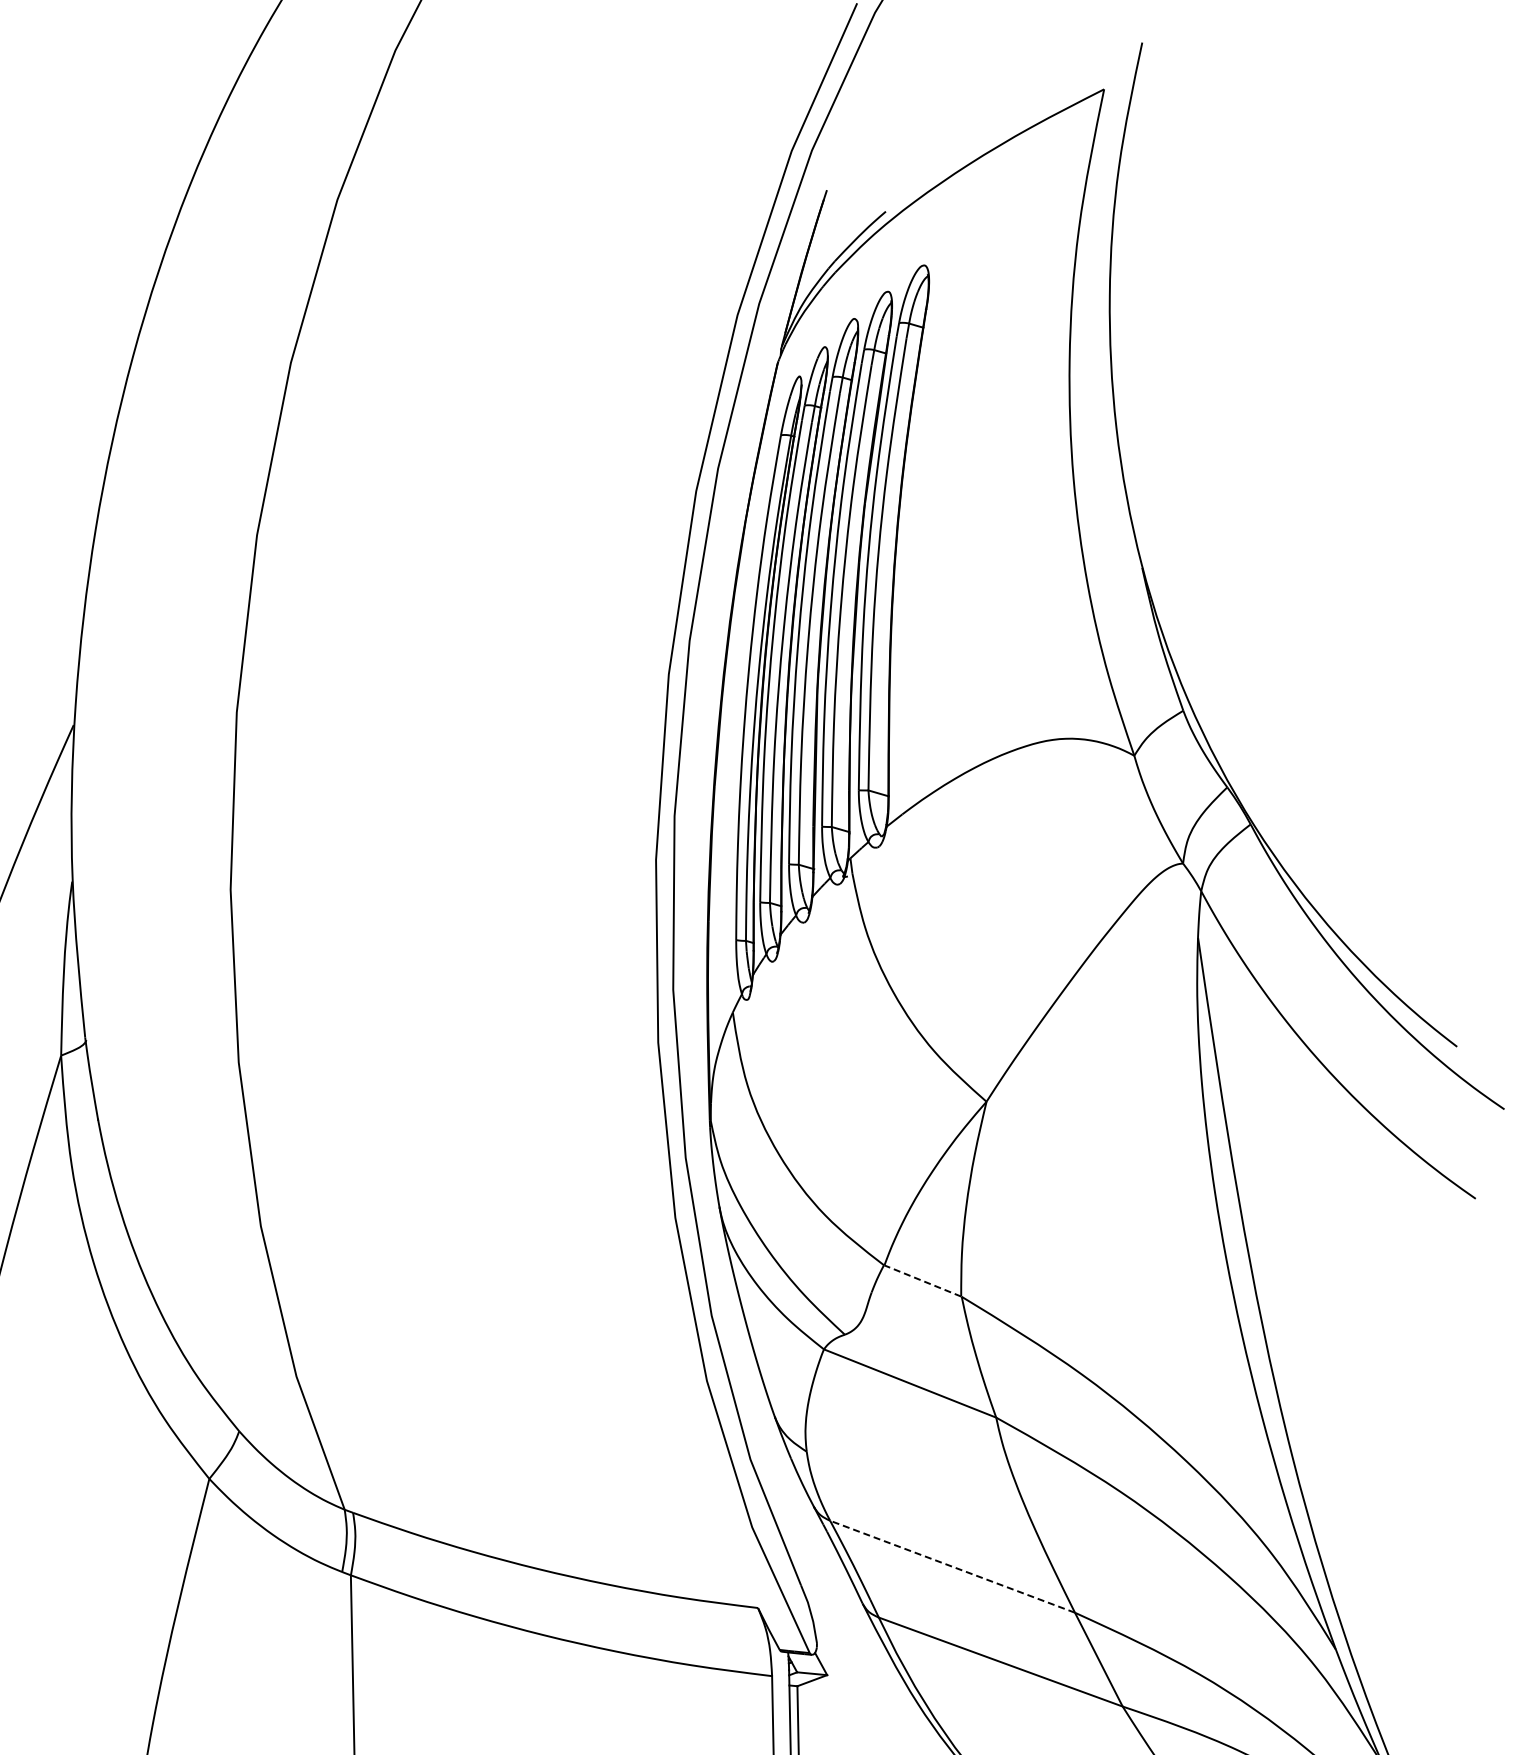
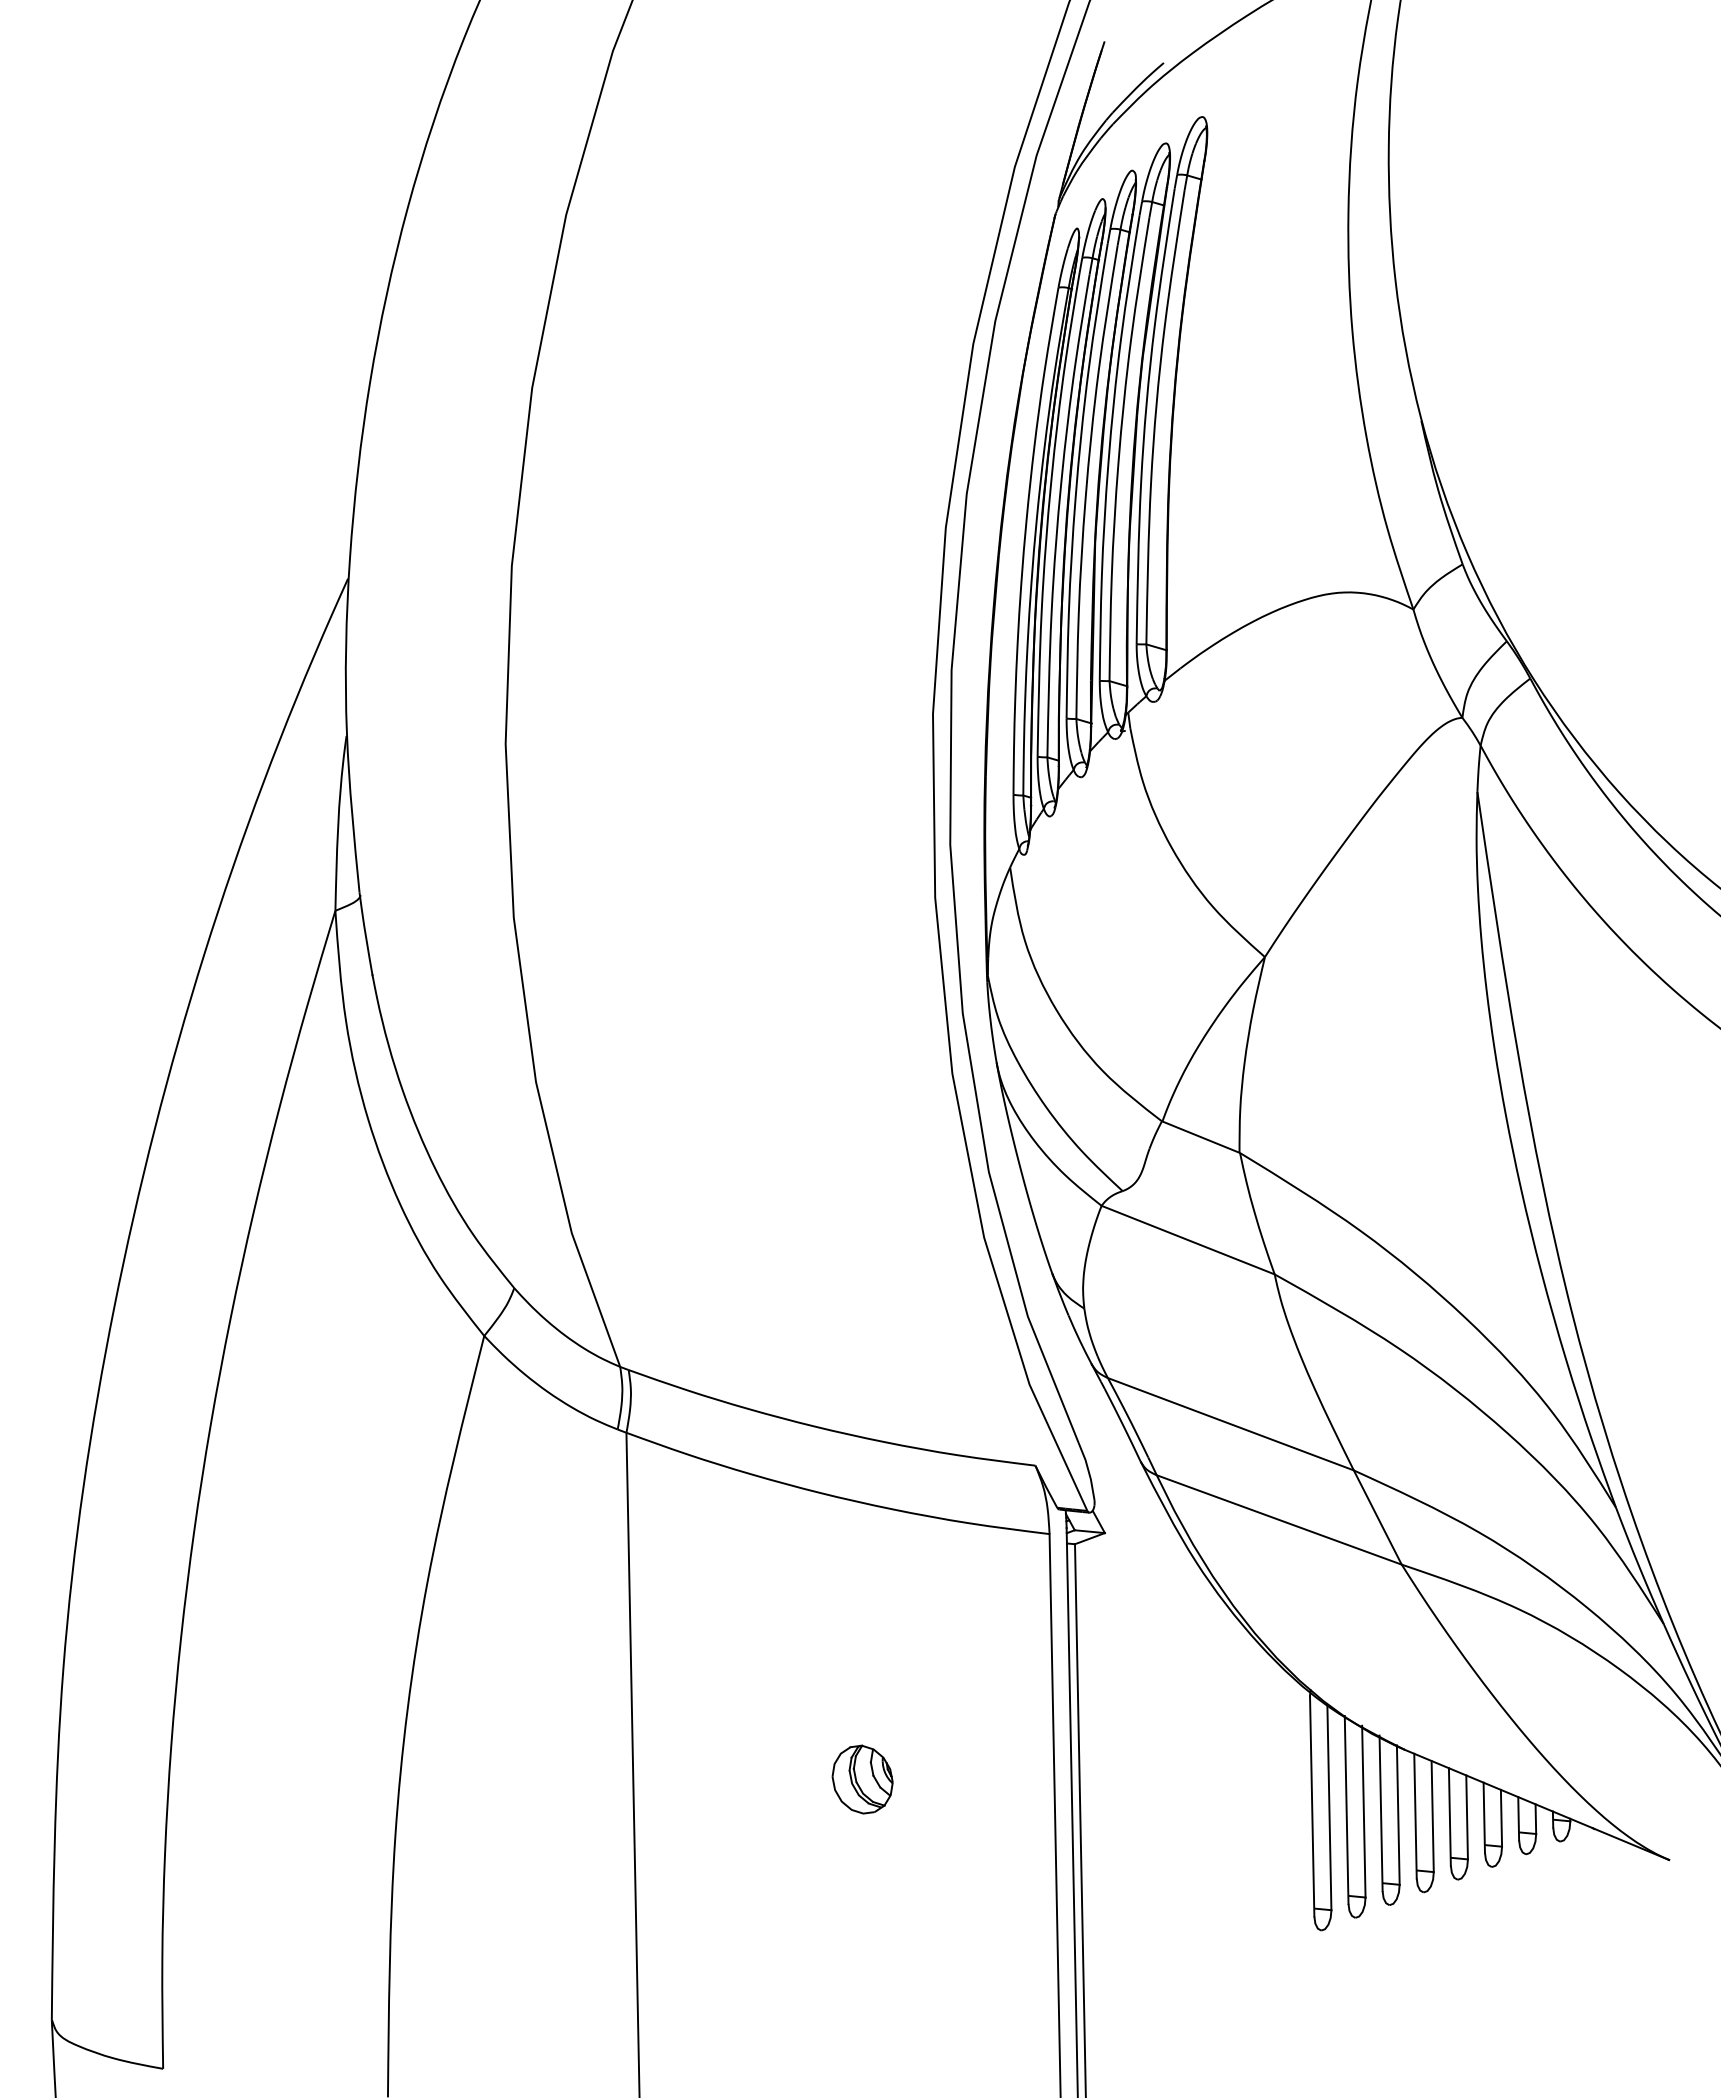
line: (922, 1281) -> (1200, 1137), dashed -> solid
line: (952, 1567) -> (1230, 1424), dashed -> solid

